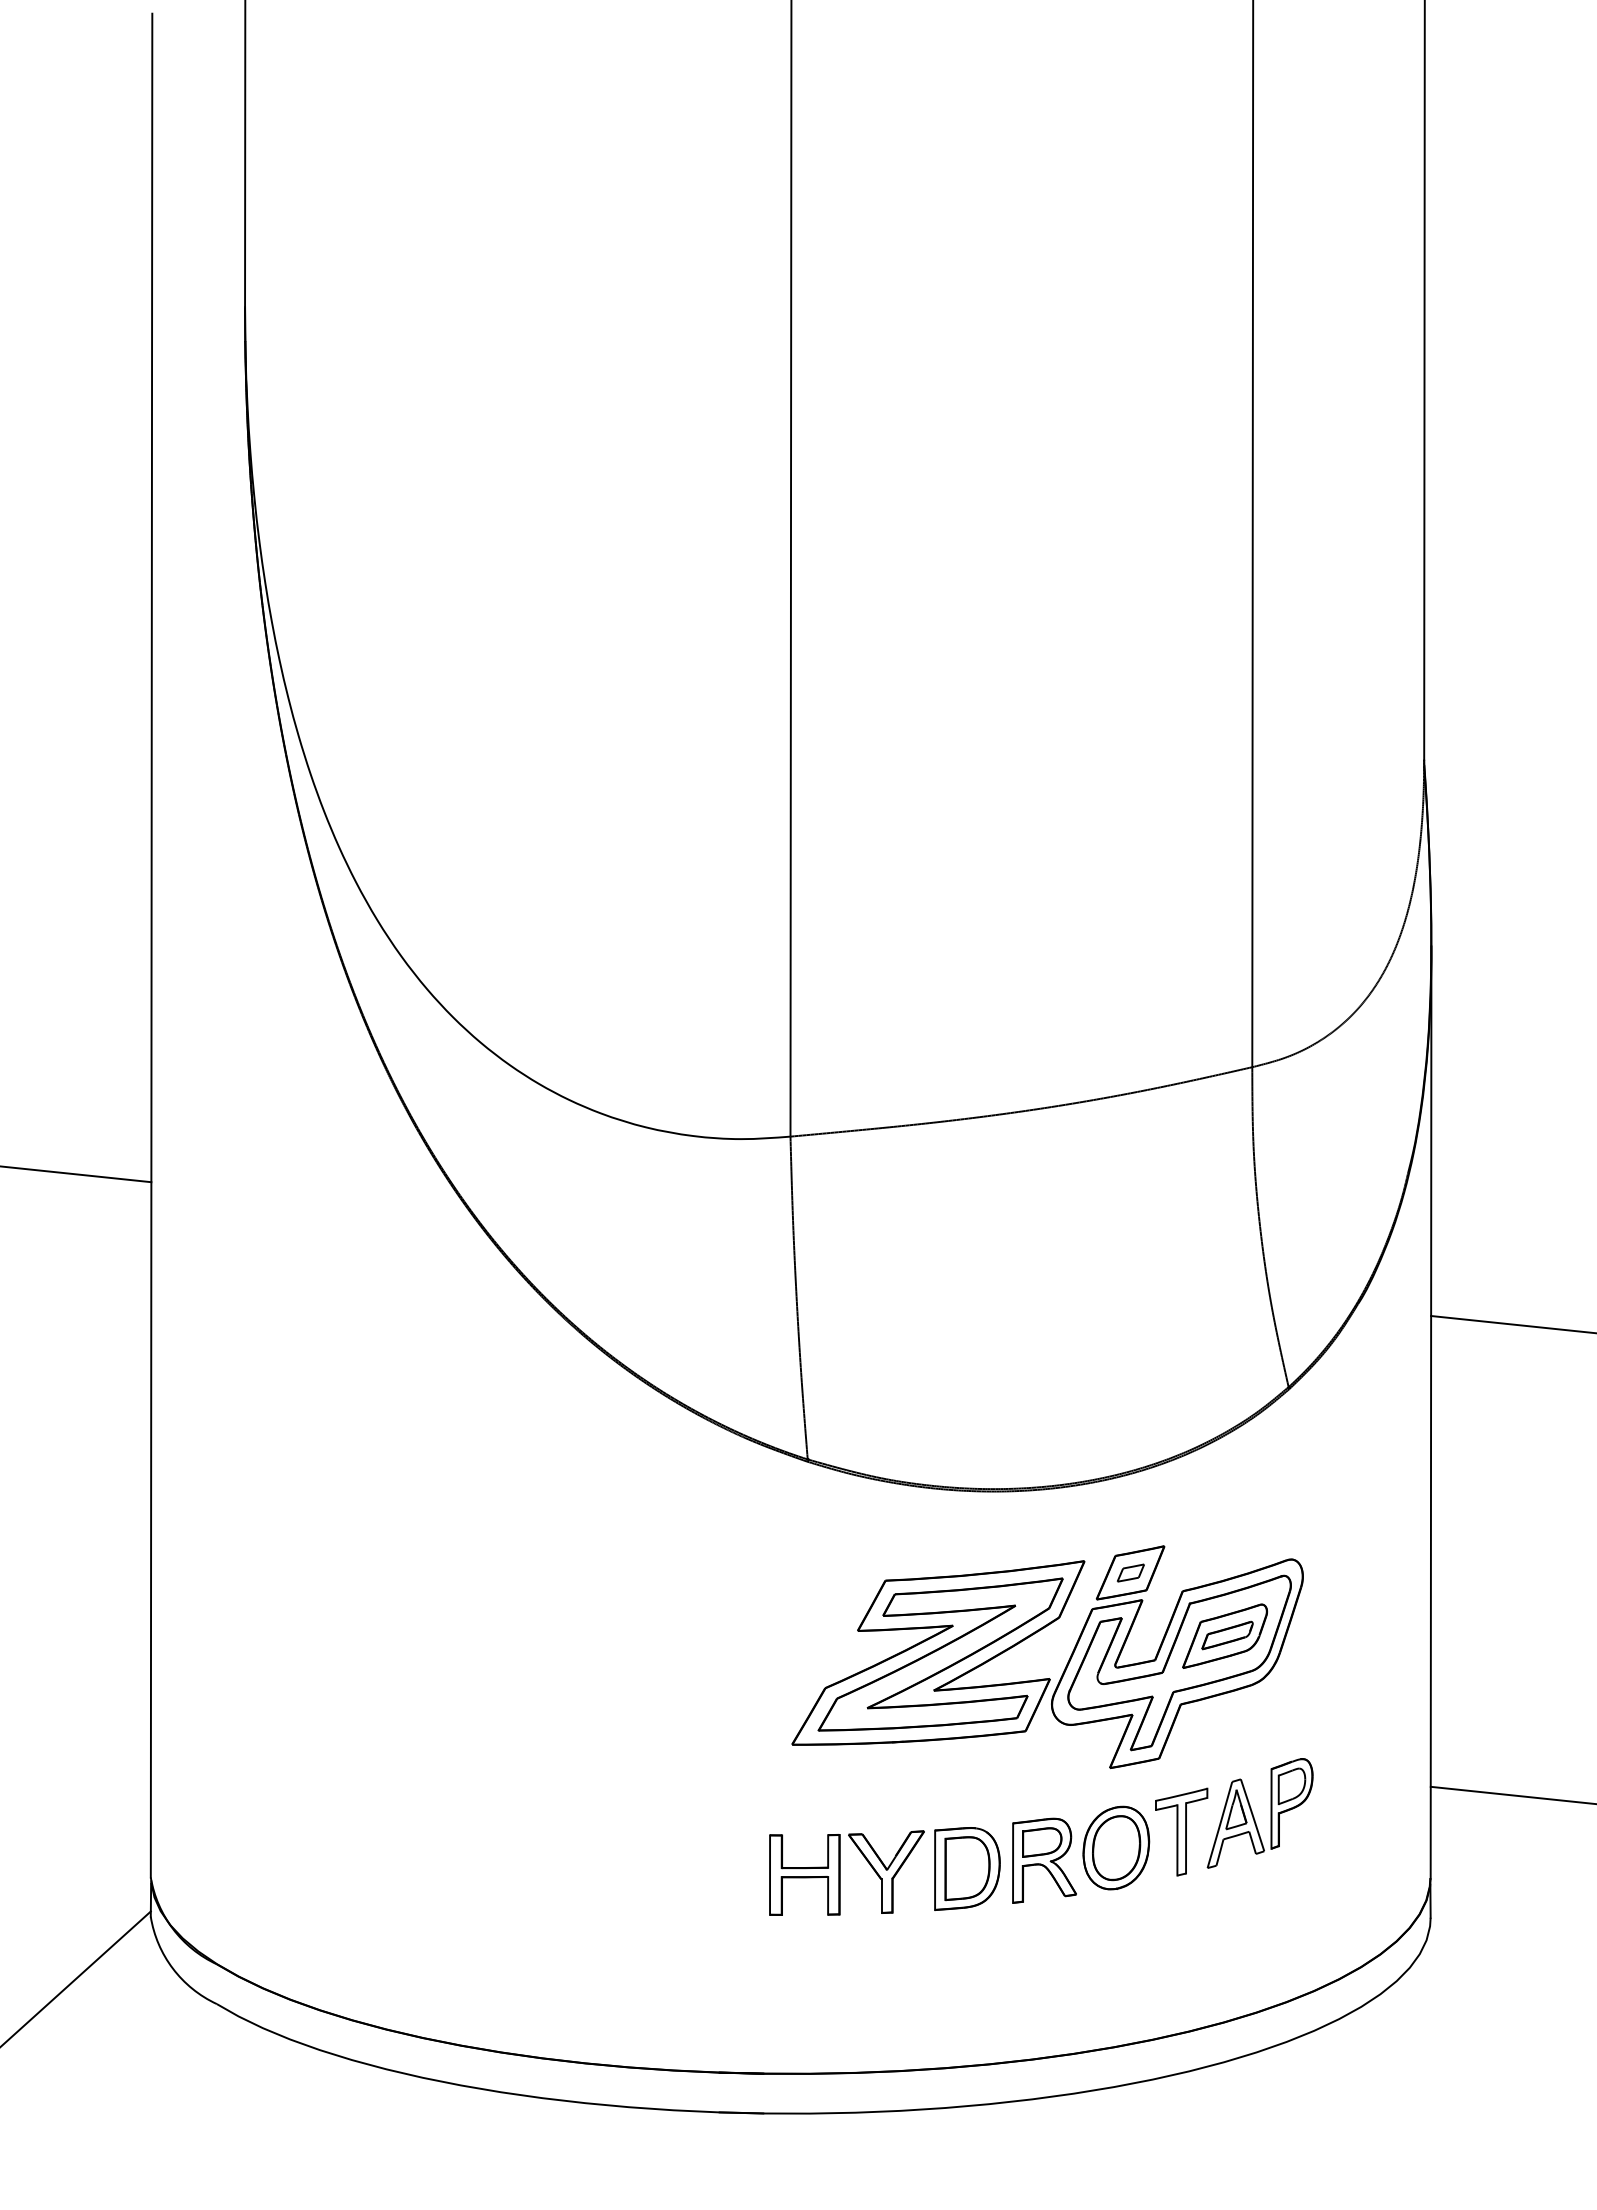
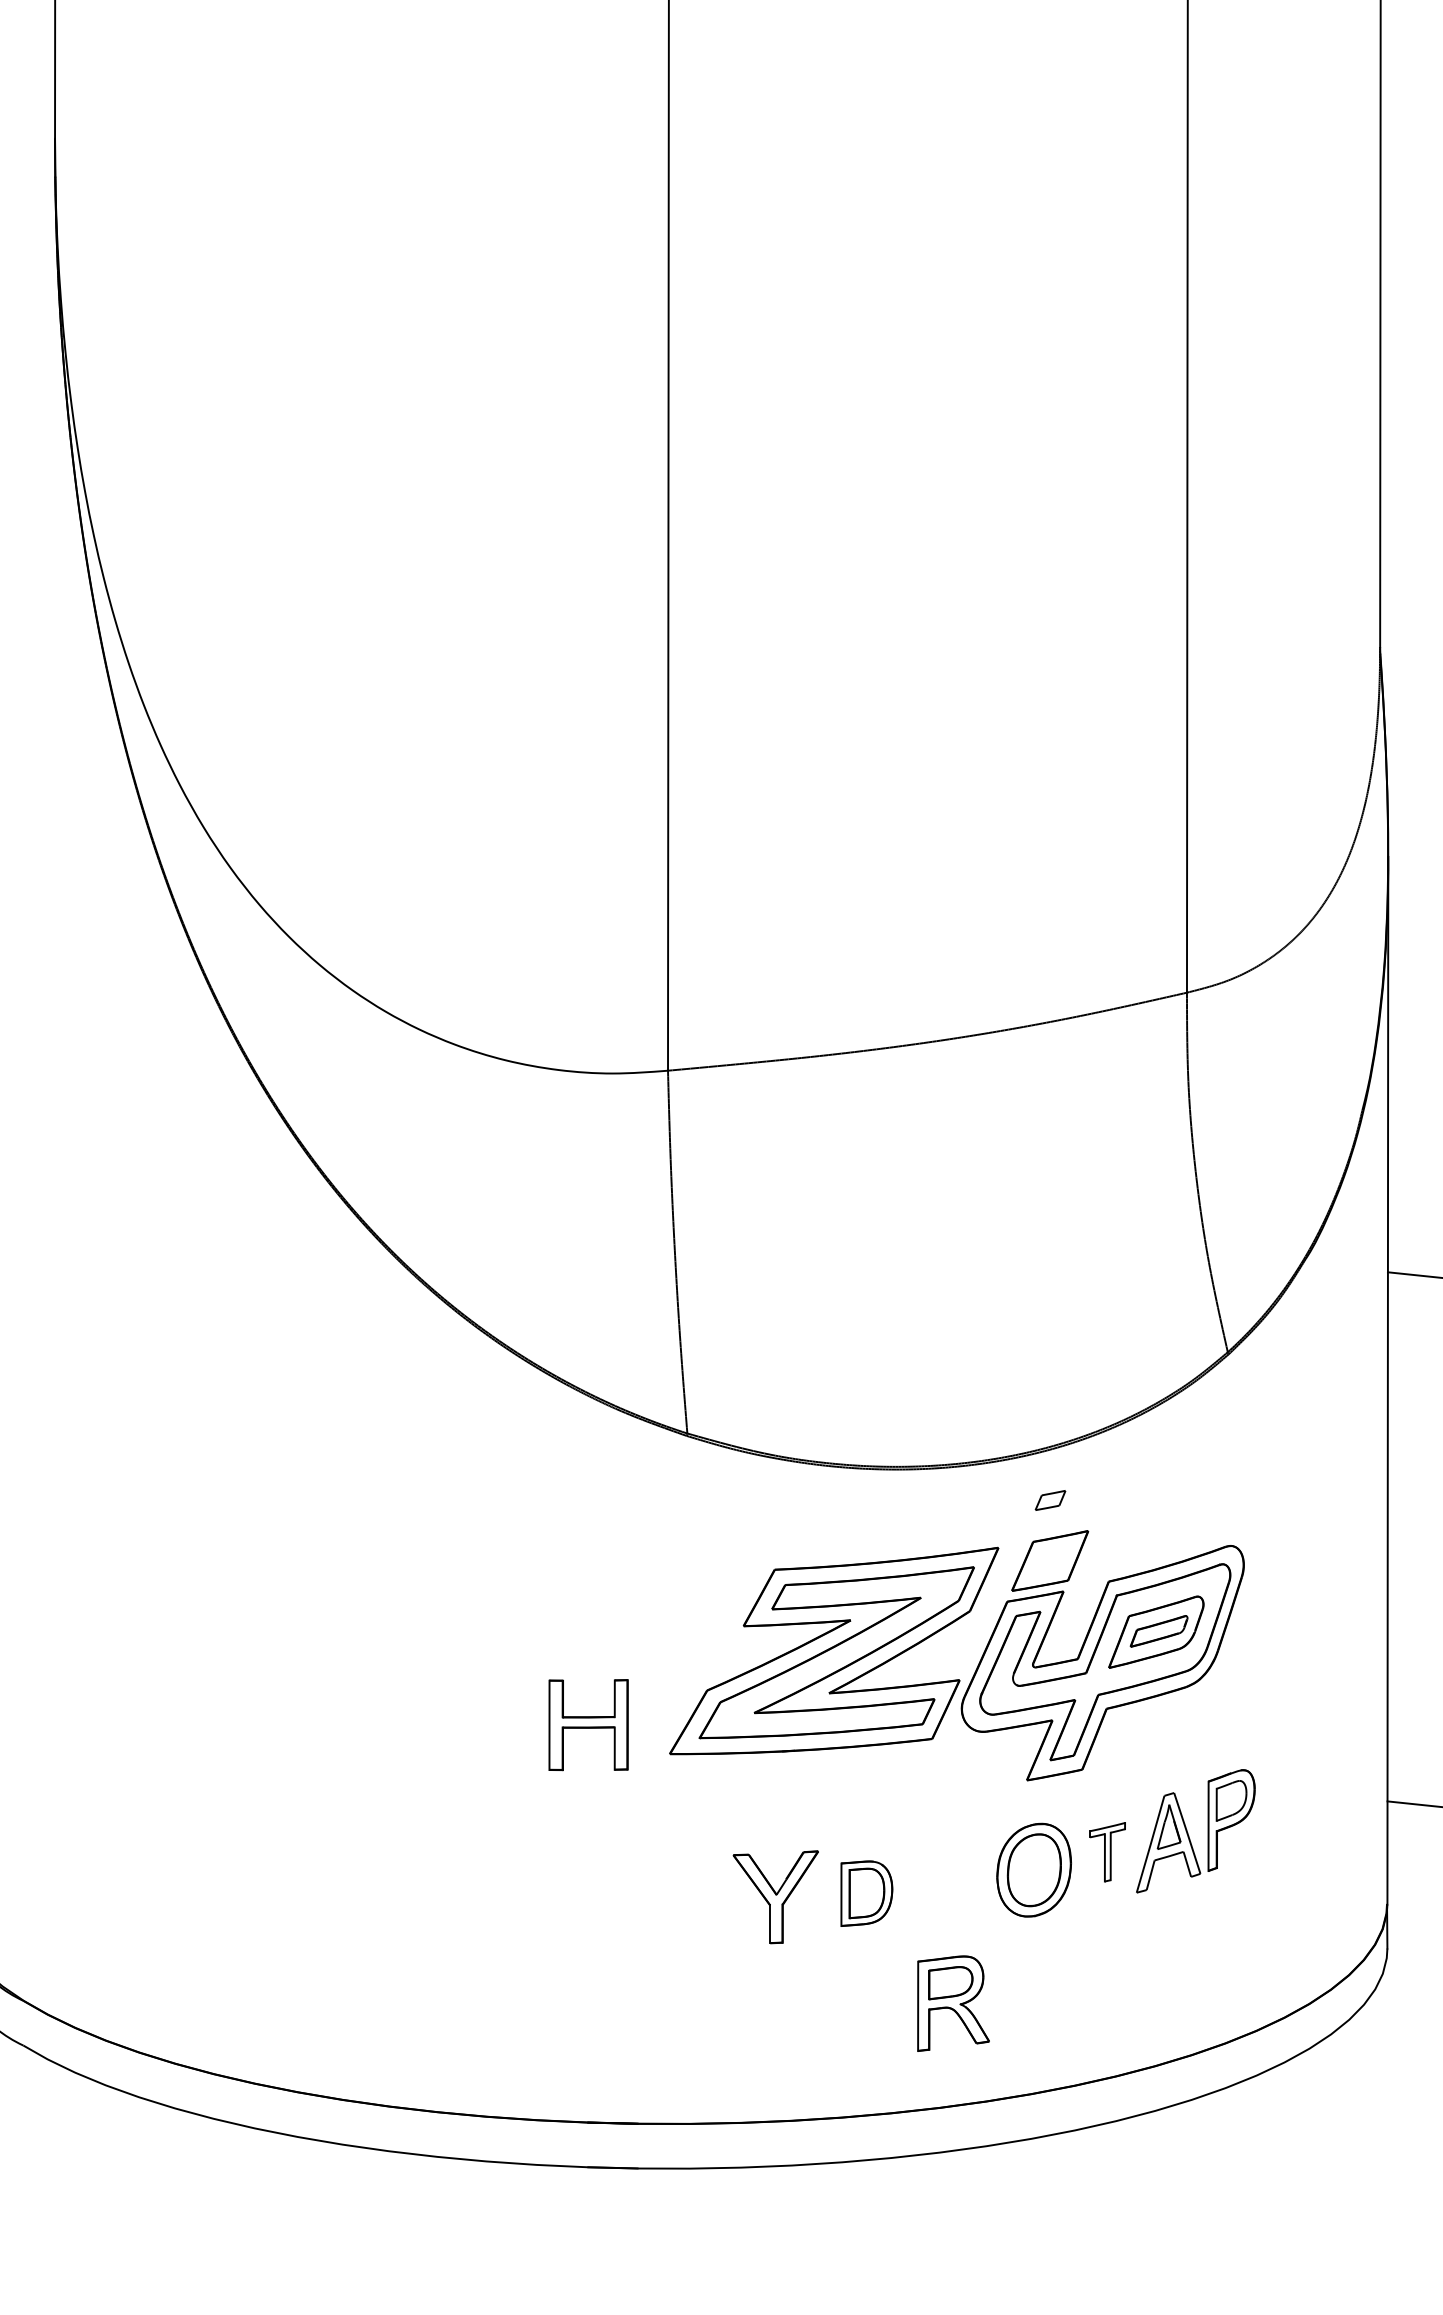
part: (1130, 1572) -> (1050, 1499), moved
part: (1181, 1831) -> (1107, 1851), size x0.6
part: (1044, 1860) -> (953, 2003), moved
part: (967, 1868) -> (866, 1893), size x0.7
part: (804, 1874) -> (588, 1724), moved

